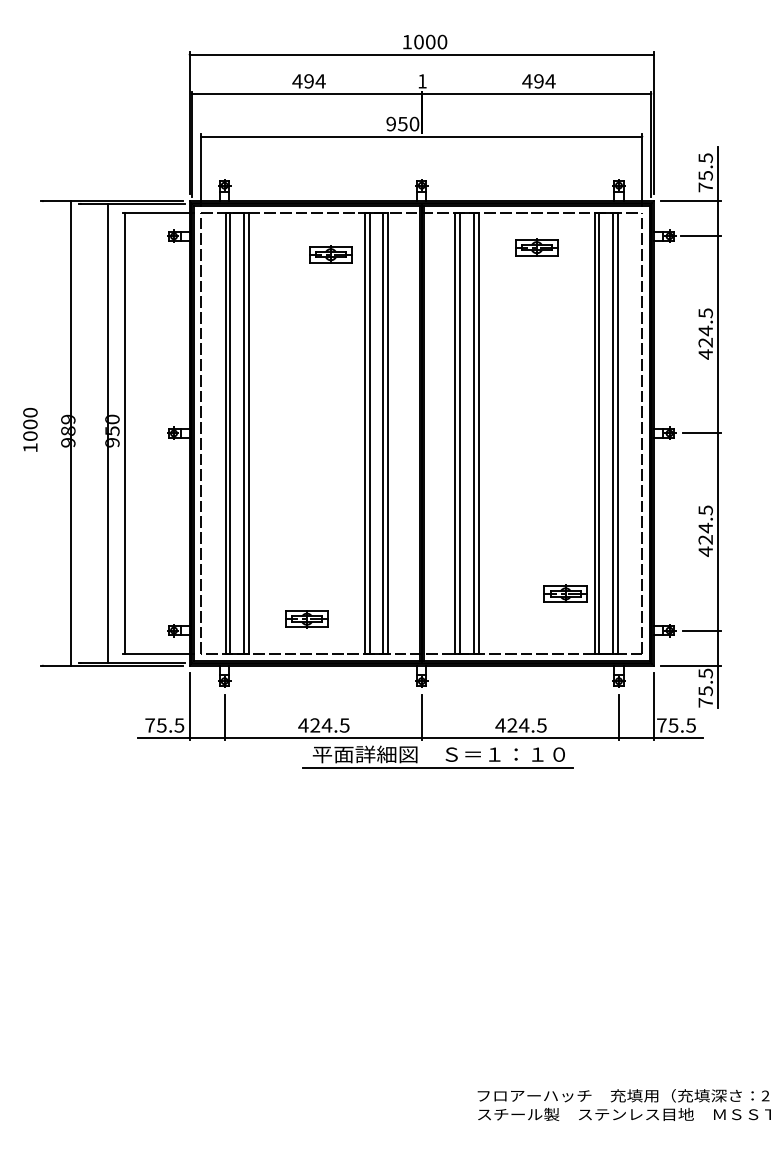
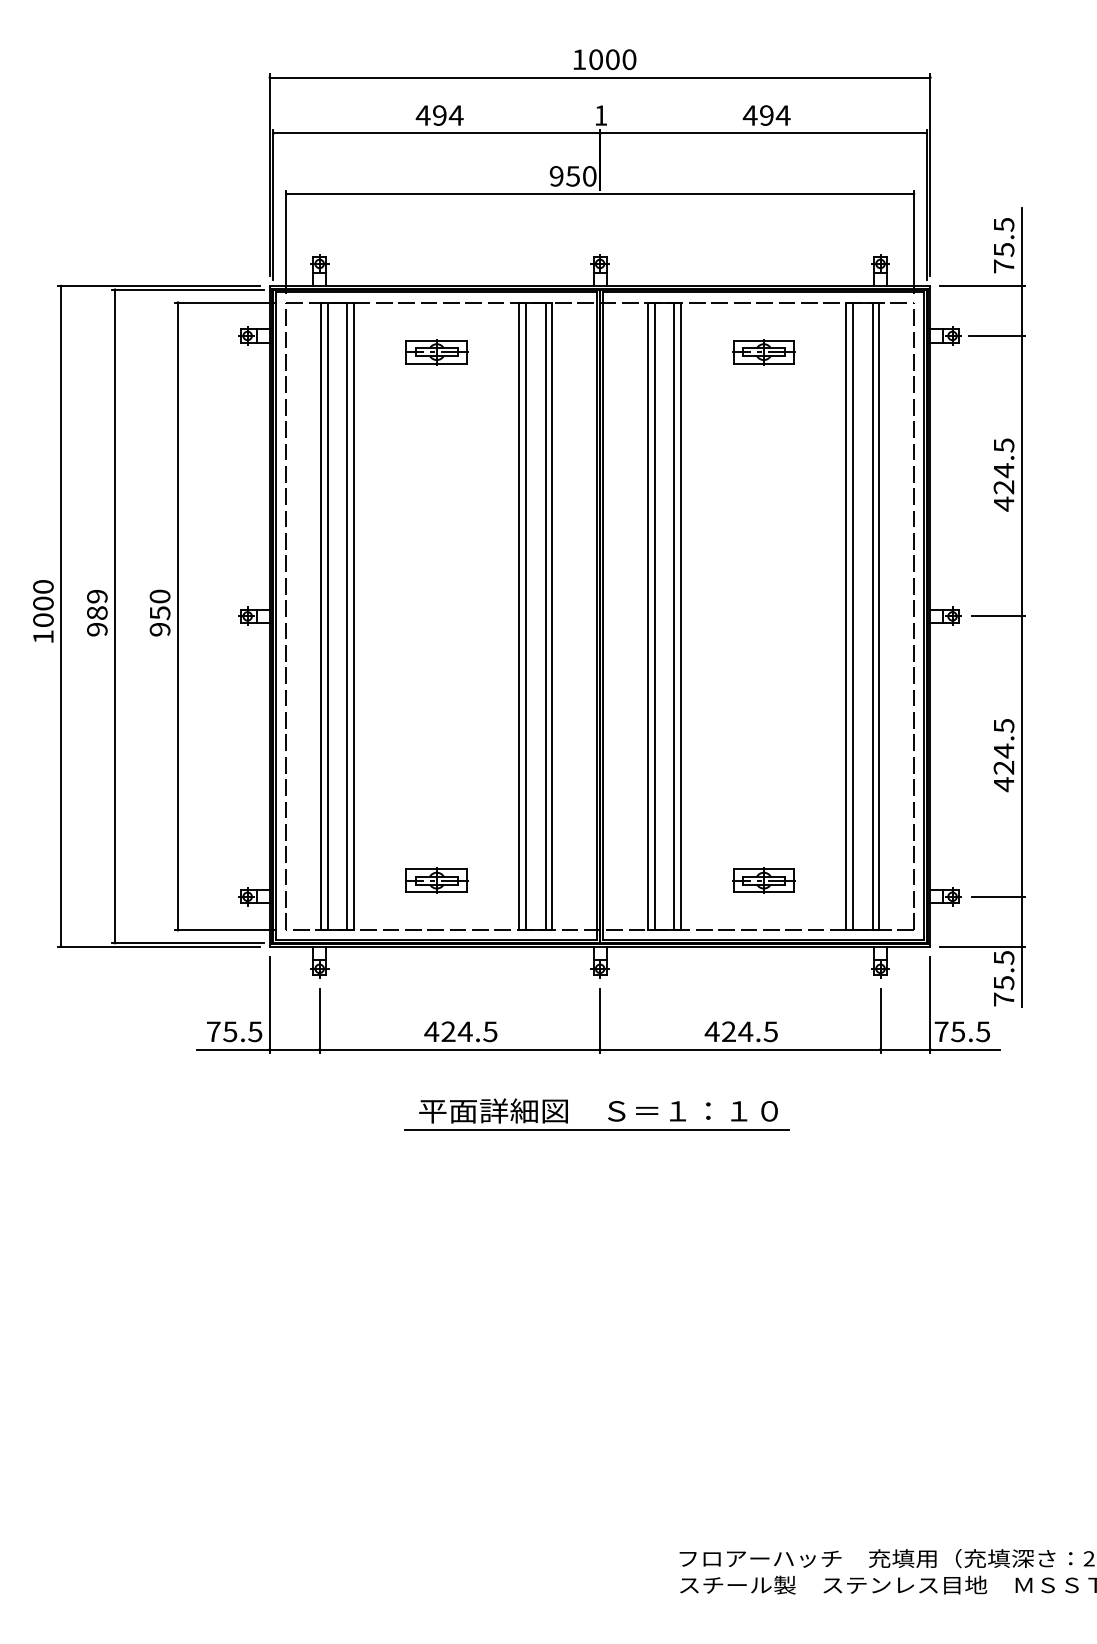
part: (330, 254) -> (436, 352), moved
line: (71, 433) -> (61, 616), moved
line: (107, 433) -> (115, 616), moved
part: (565, 593) -> (763, 880), moved
part: (445, 759) -> (608, 1117), moved

